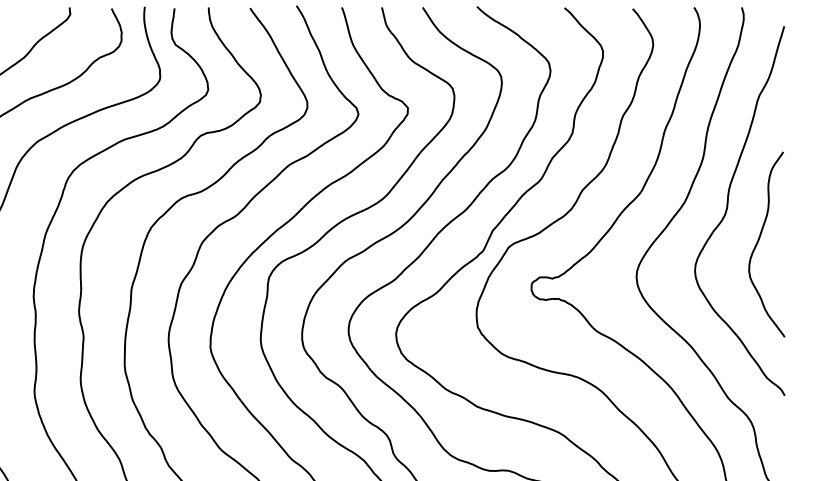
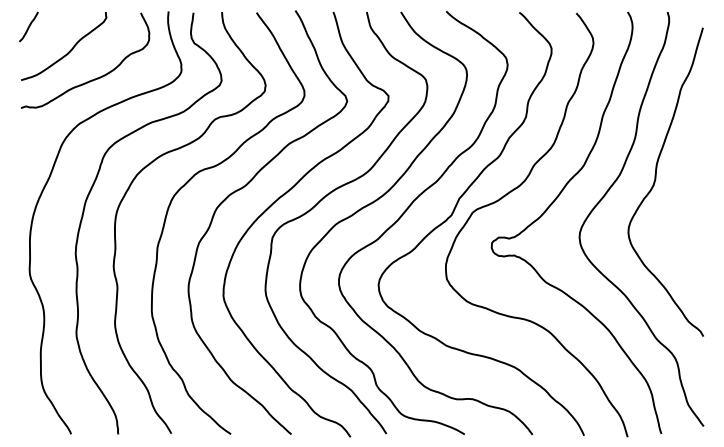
curve: (759, 241) -> (682, 207), removed

